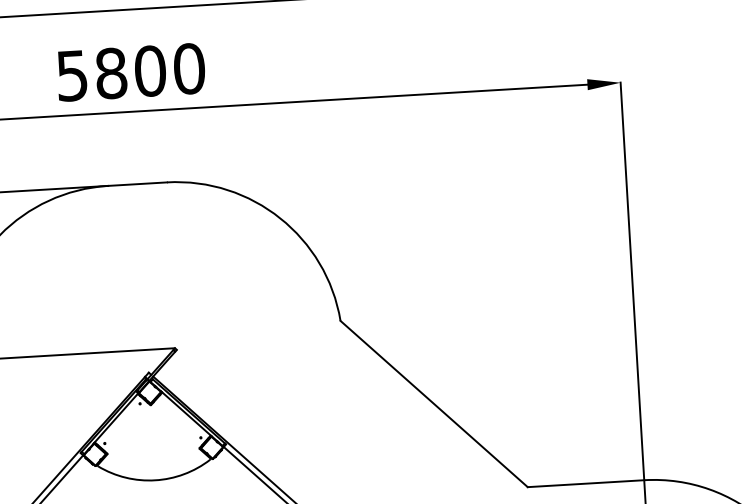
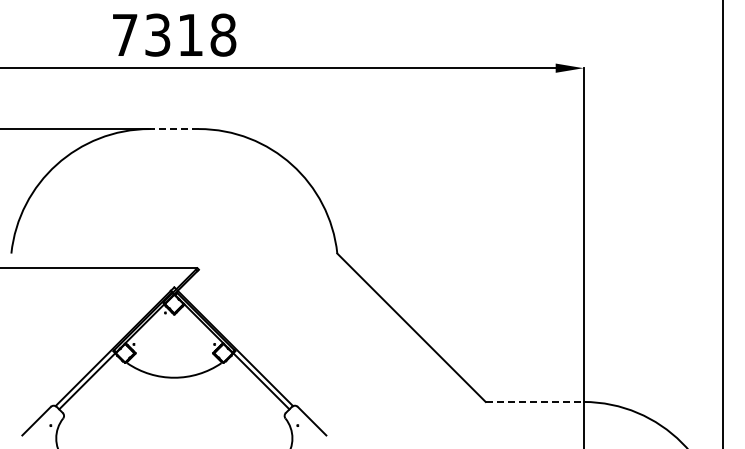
text: (131, 71) -> (174, 34), 5800 -> 7318
line: (137, 184) -> (174, 129), solid -> dashed
line: (585, 483) -> (534, 401), solid -> dashed

